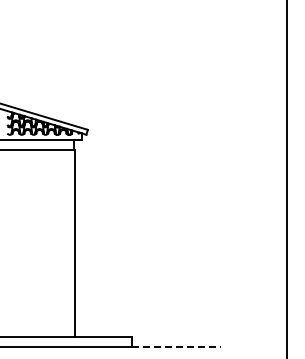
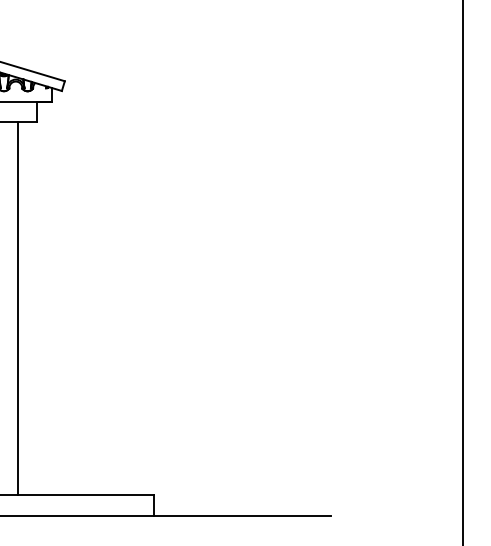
line: (74, 243) -> (18, 308), moved
line: (177, 347) -> (244, 516), dashed -> solid

